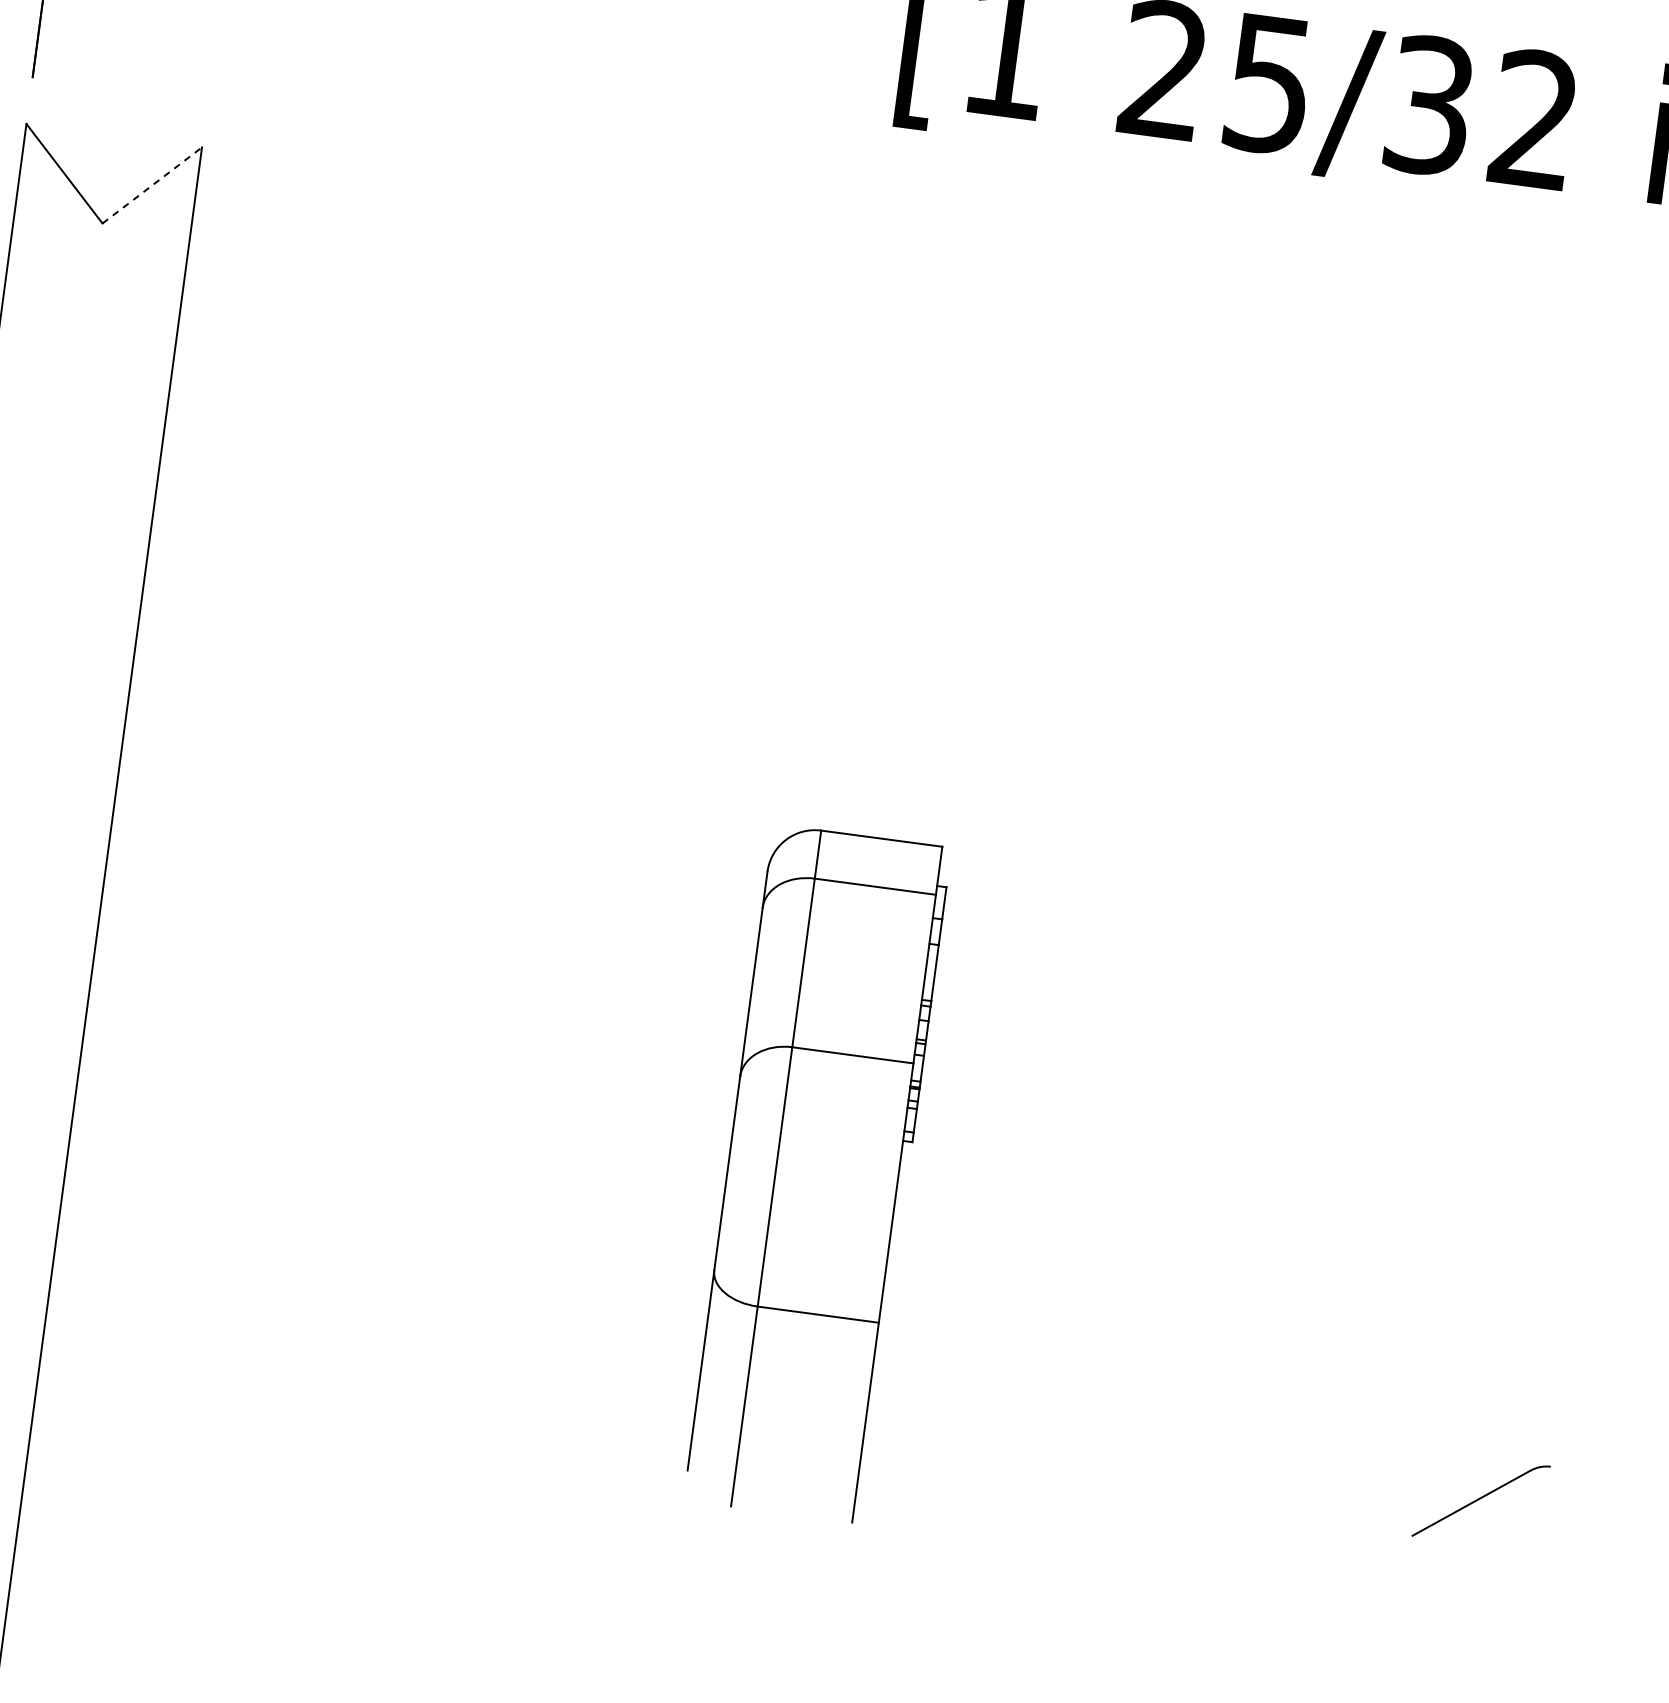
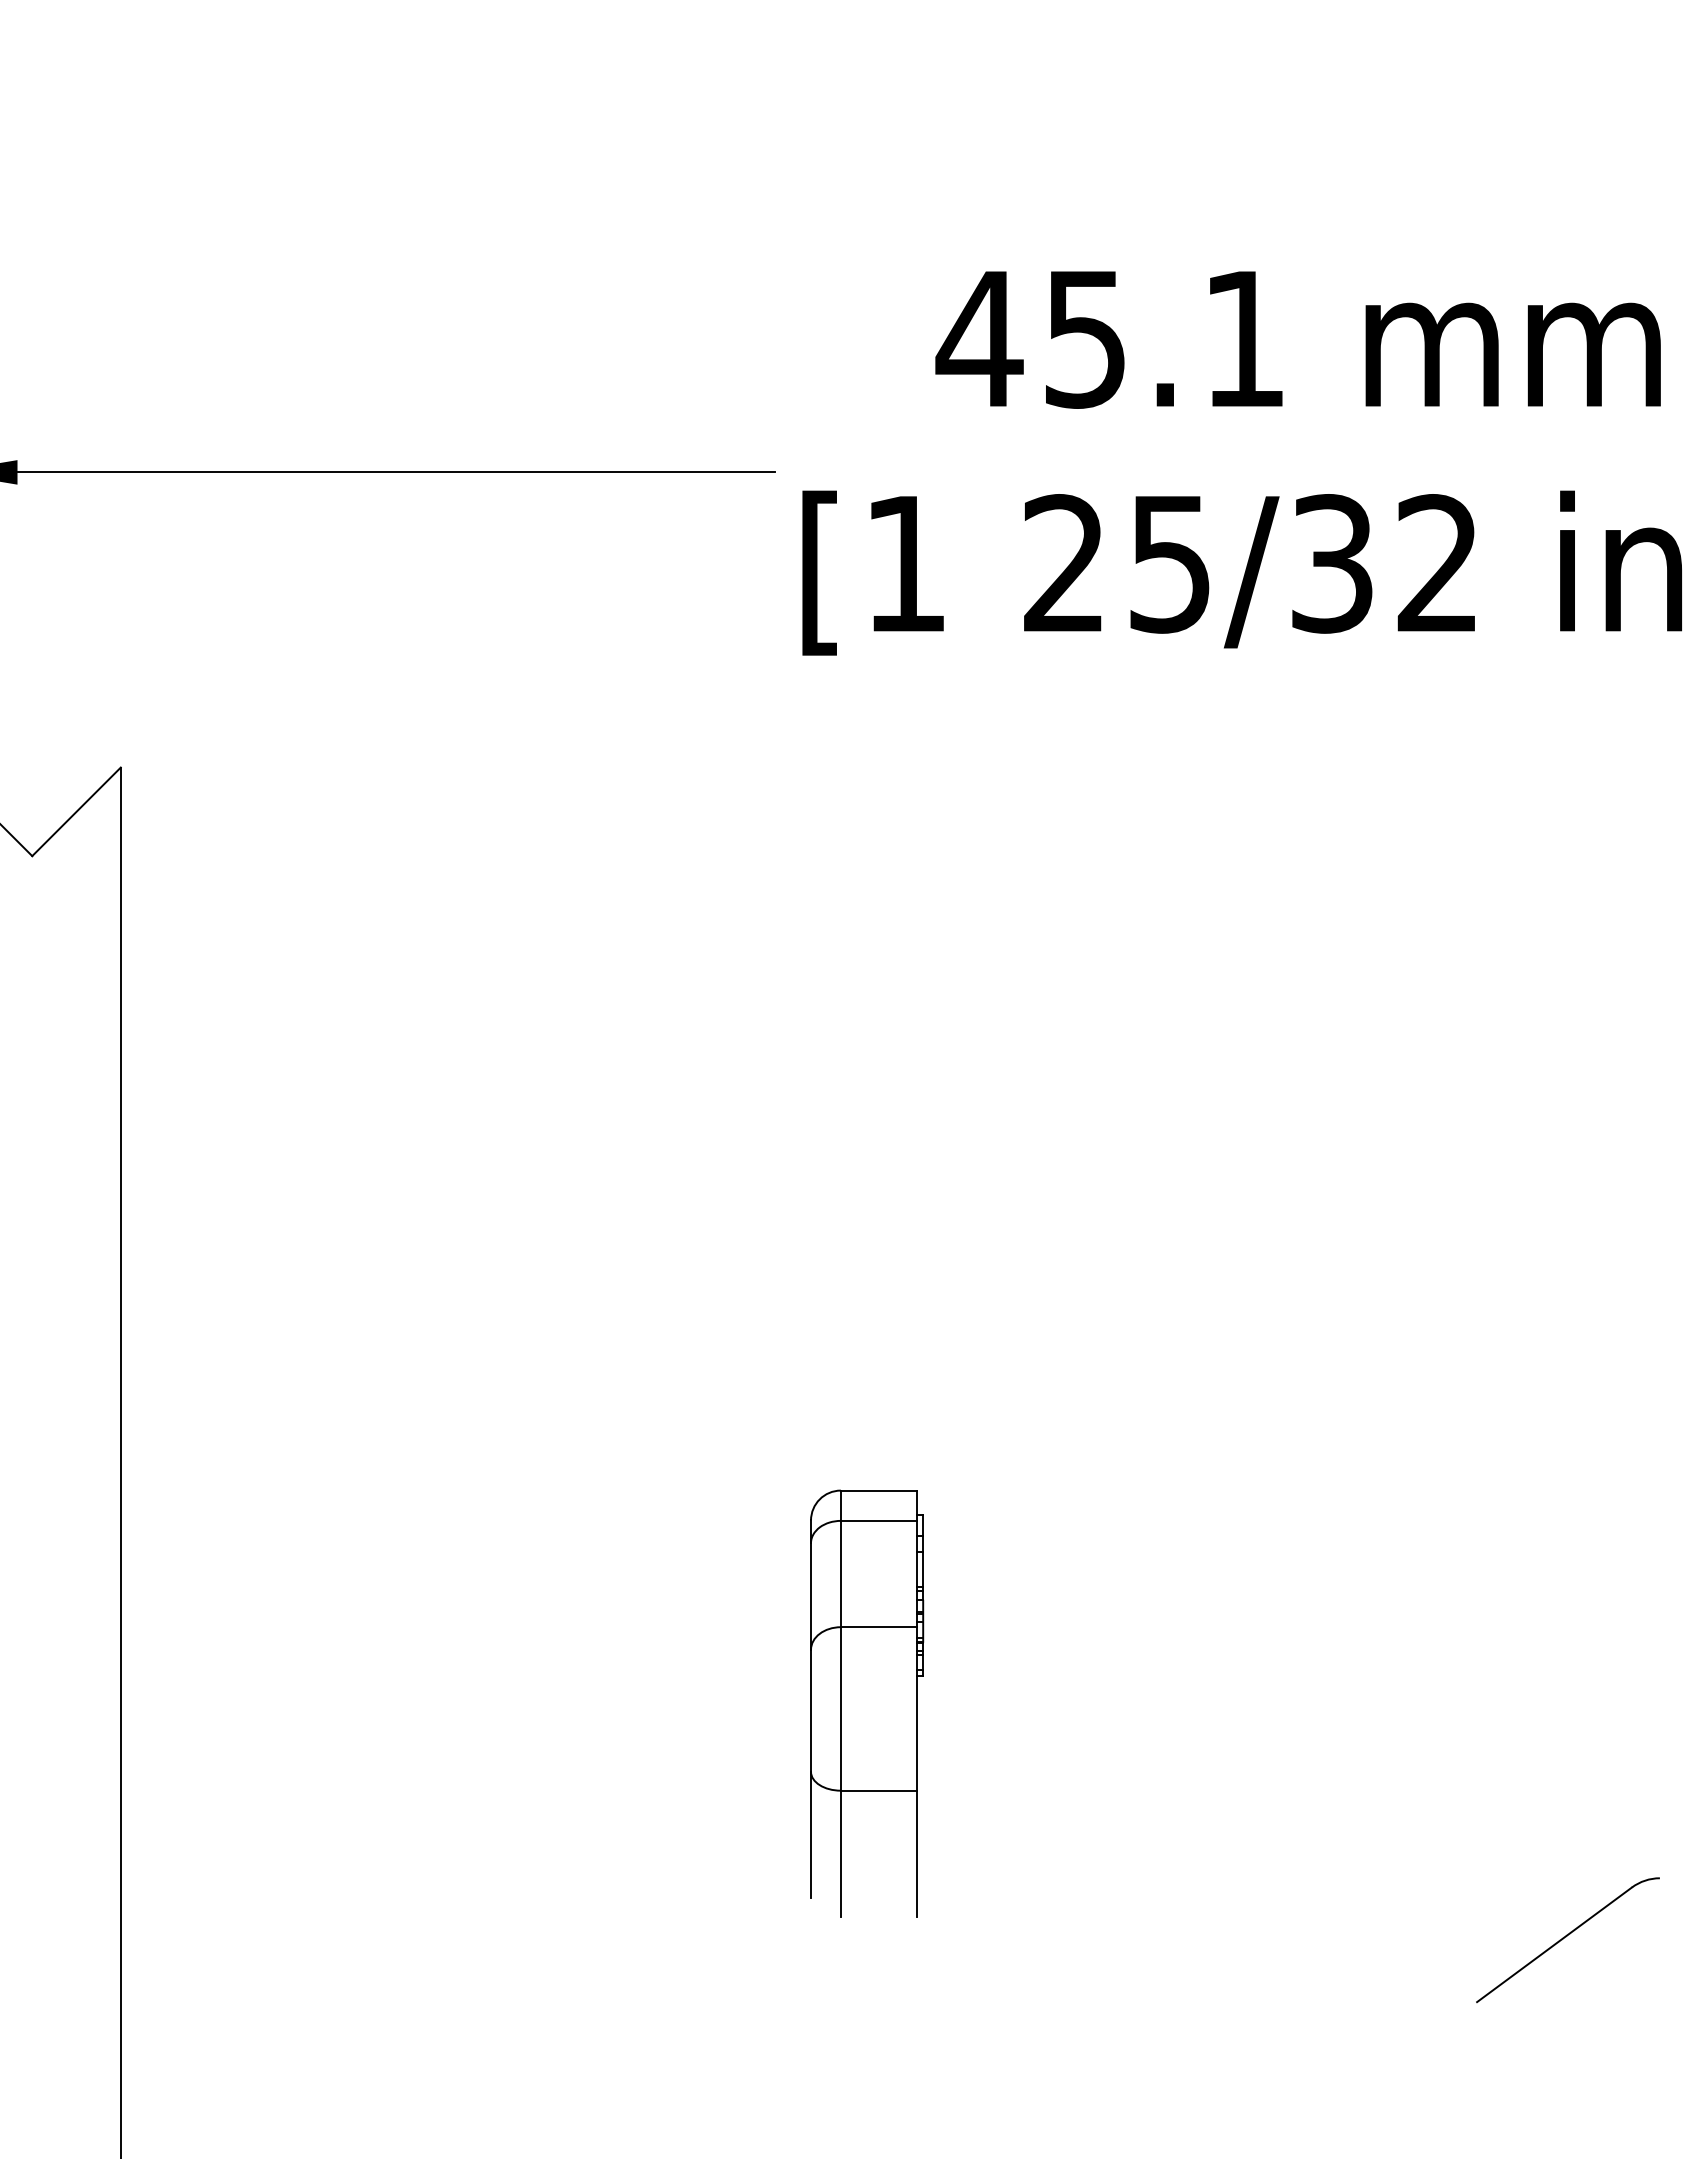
line: (152, 185) -> (76, 811), dashed -> solid
part: (818, 1173) -> (867, 1703), size x0.62
part: (1480, 1501) -> (1567, 1940), size x1.43

